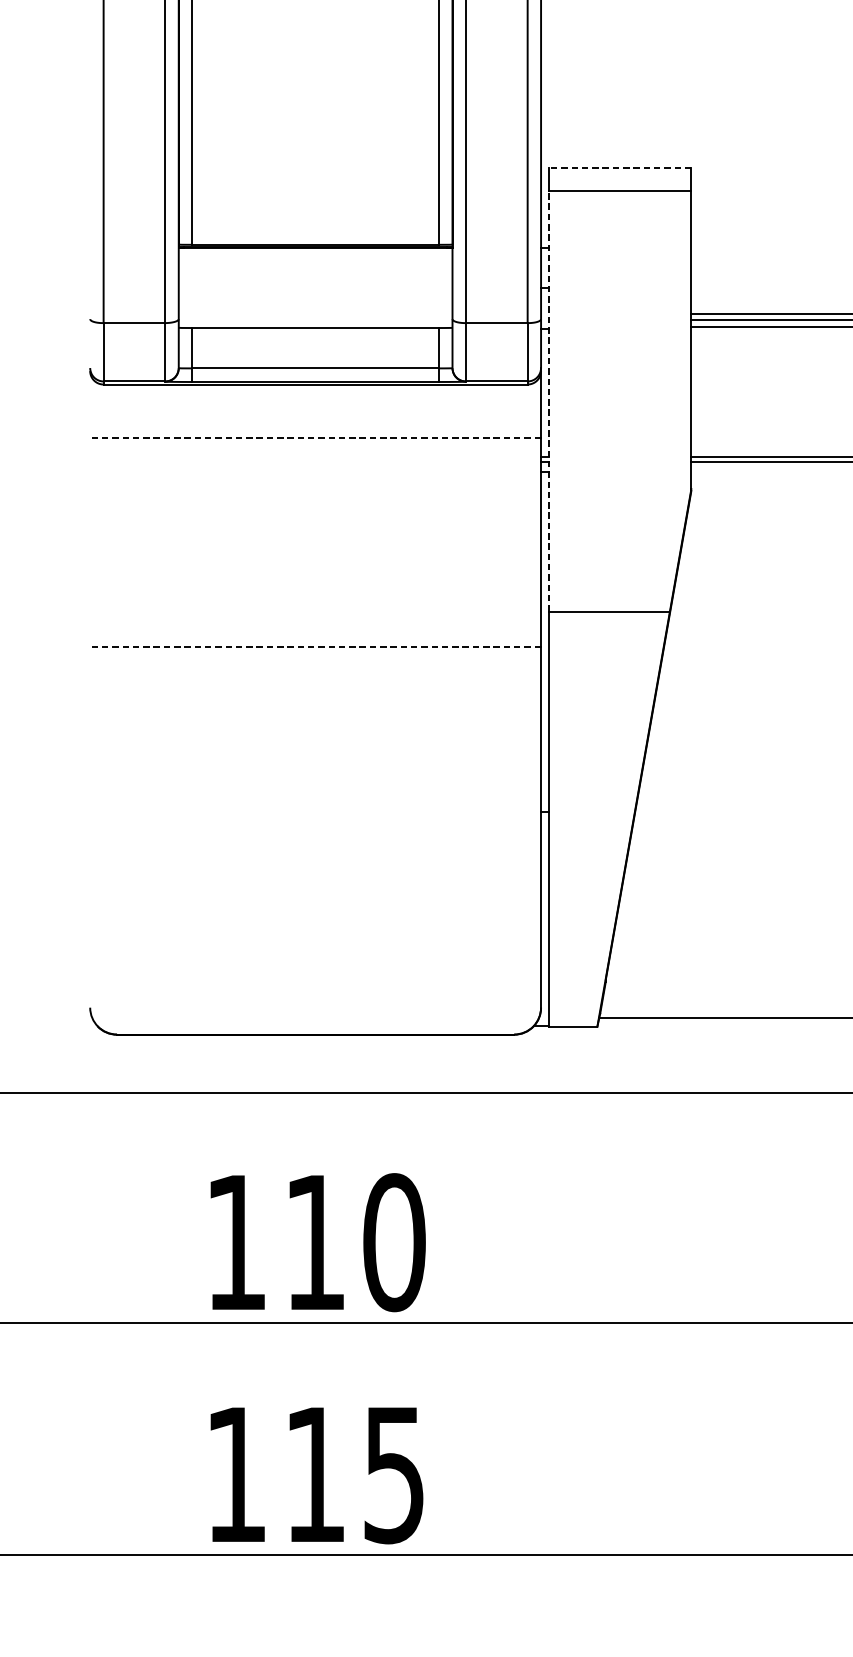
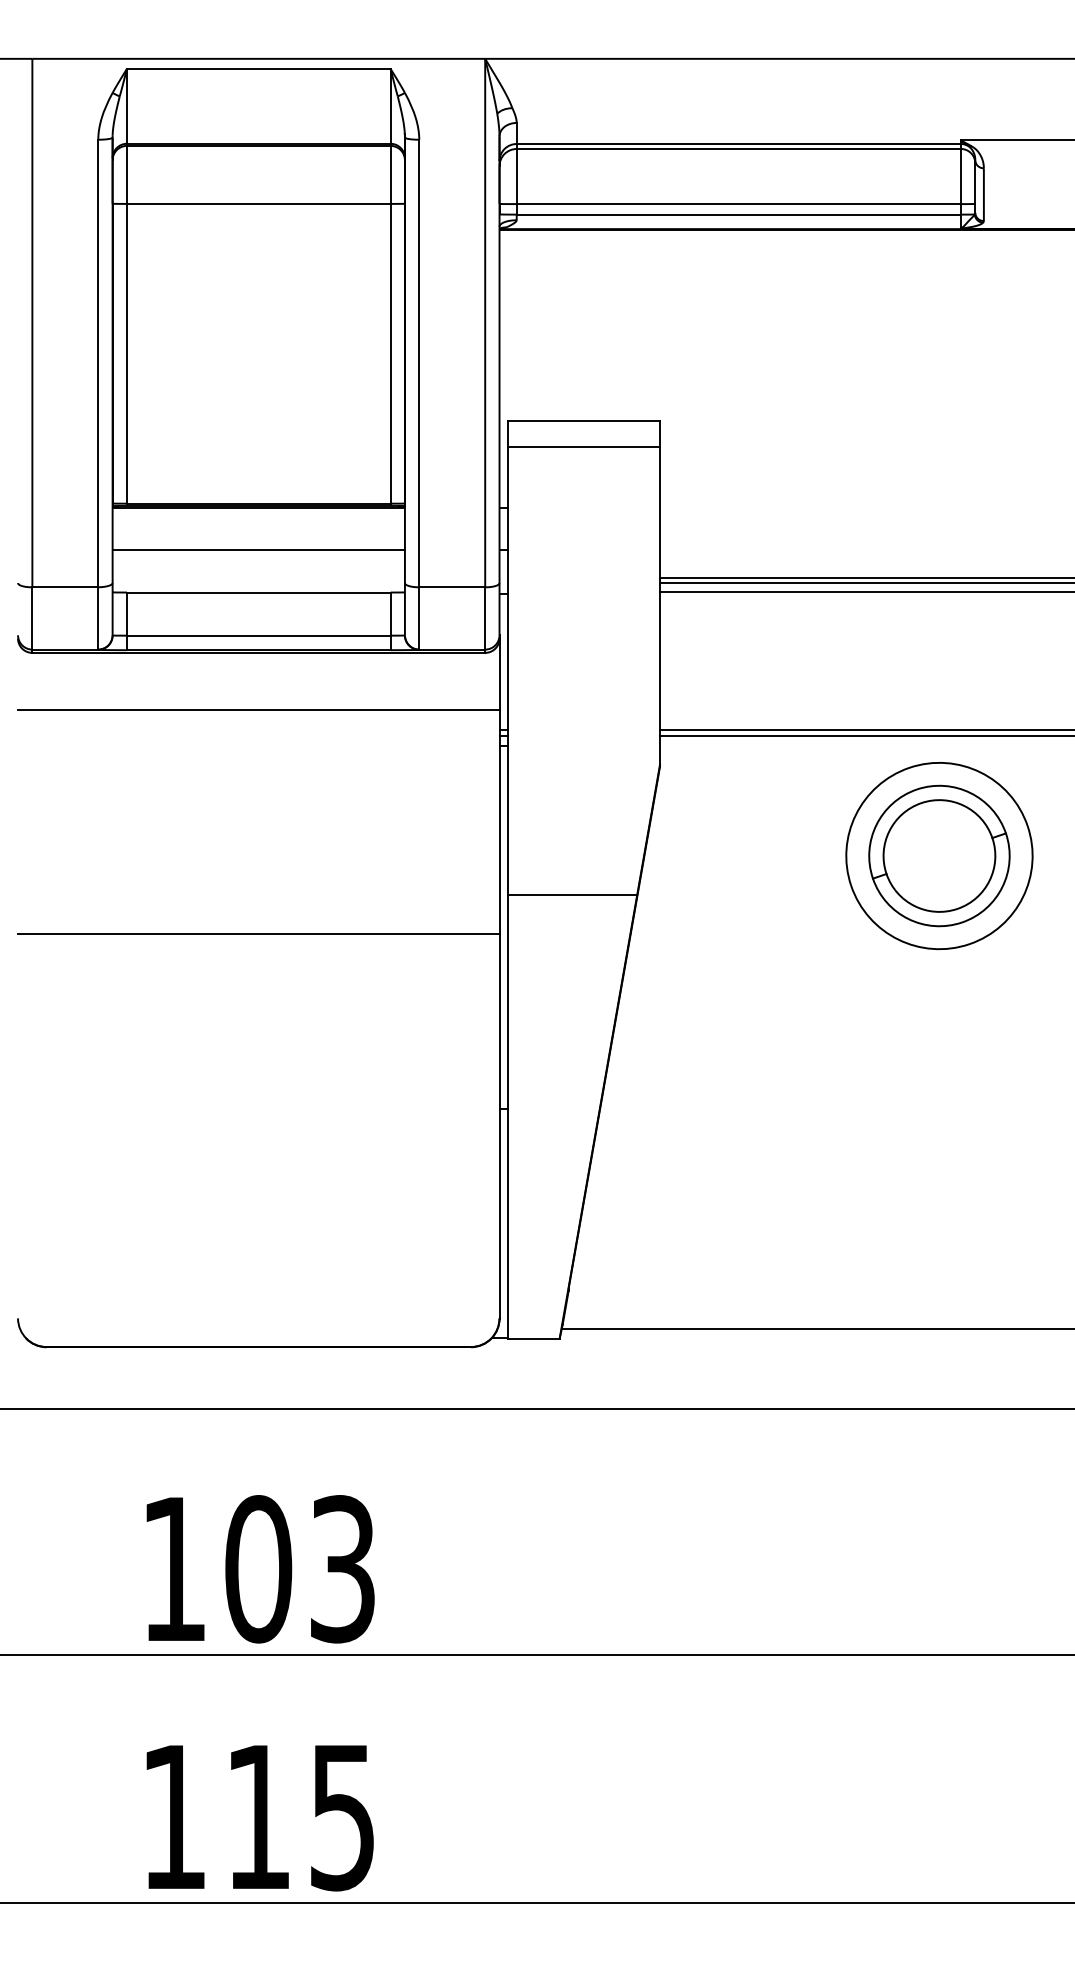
line: (620, 167) -> (584, 421), dashed -> solid
line: (315, 288) -> (258, 550), added
line: (549, 401) -> (508, 670), dashed -> solid
line: (315, 437) -> (258, 709), dashed -> solid
line: (315, 647) -> (258, 933), dashed -> solid
text: (354, 1242) -> (300, 1569), 110 -> 103

